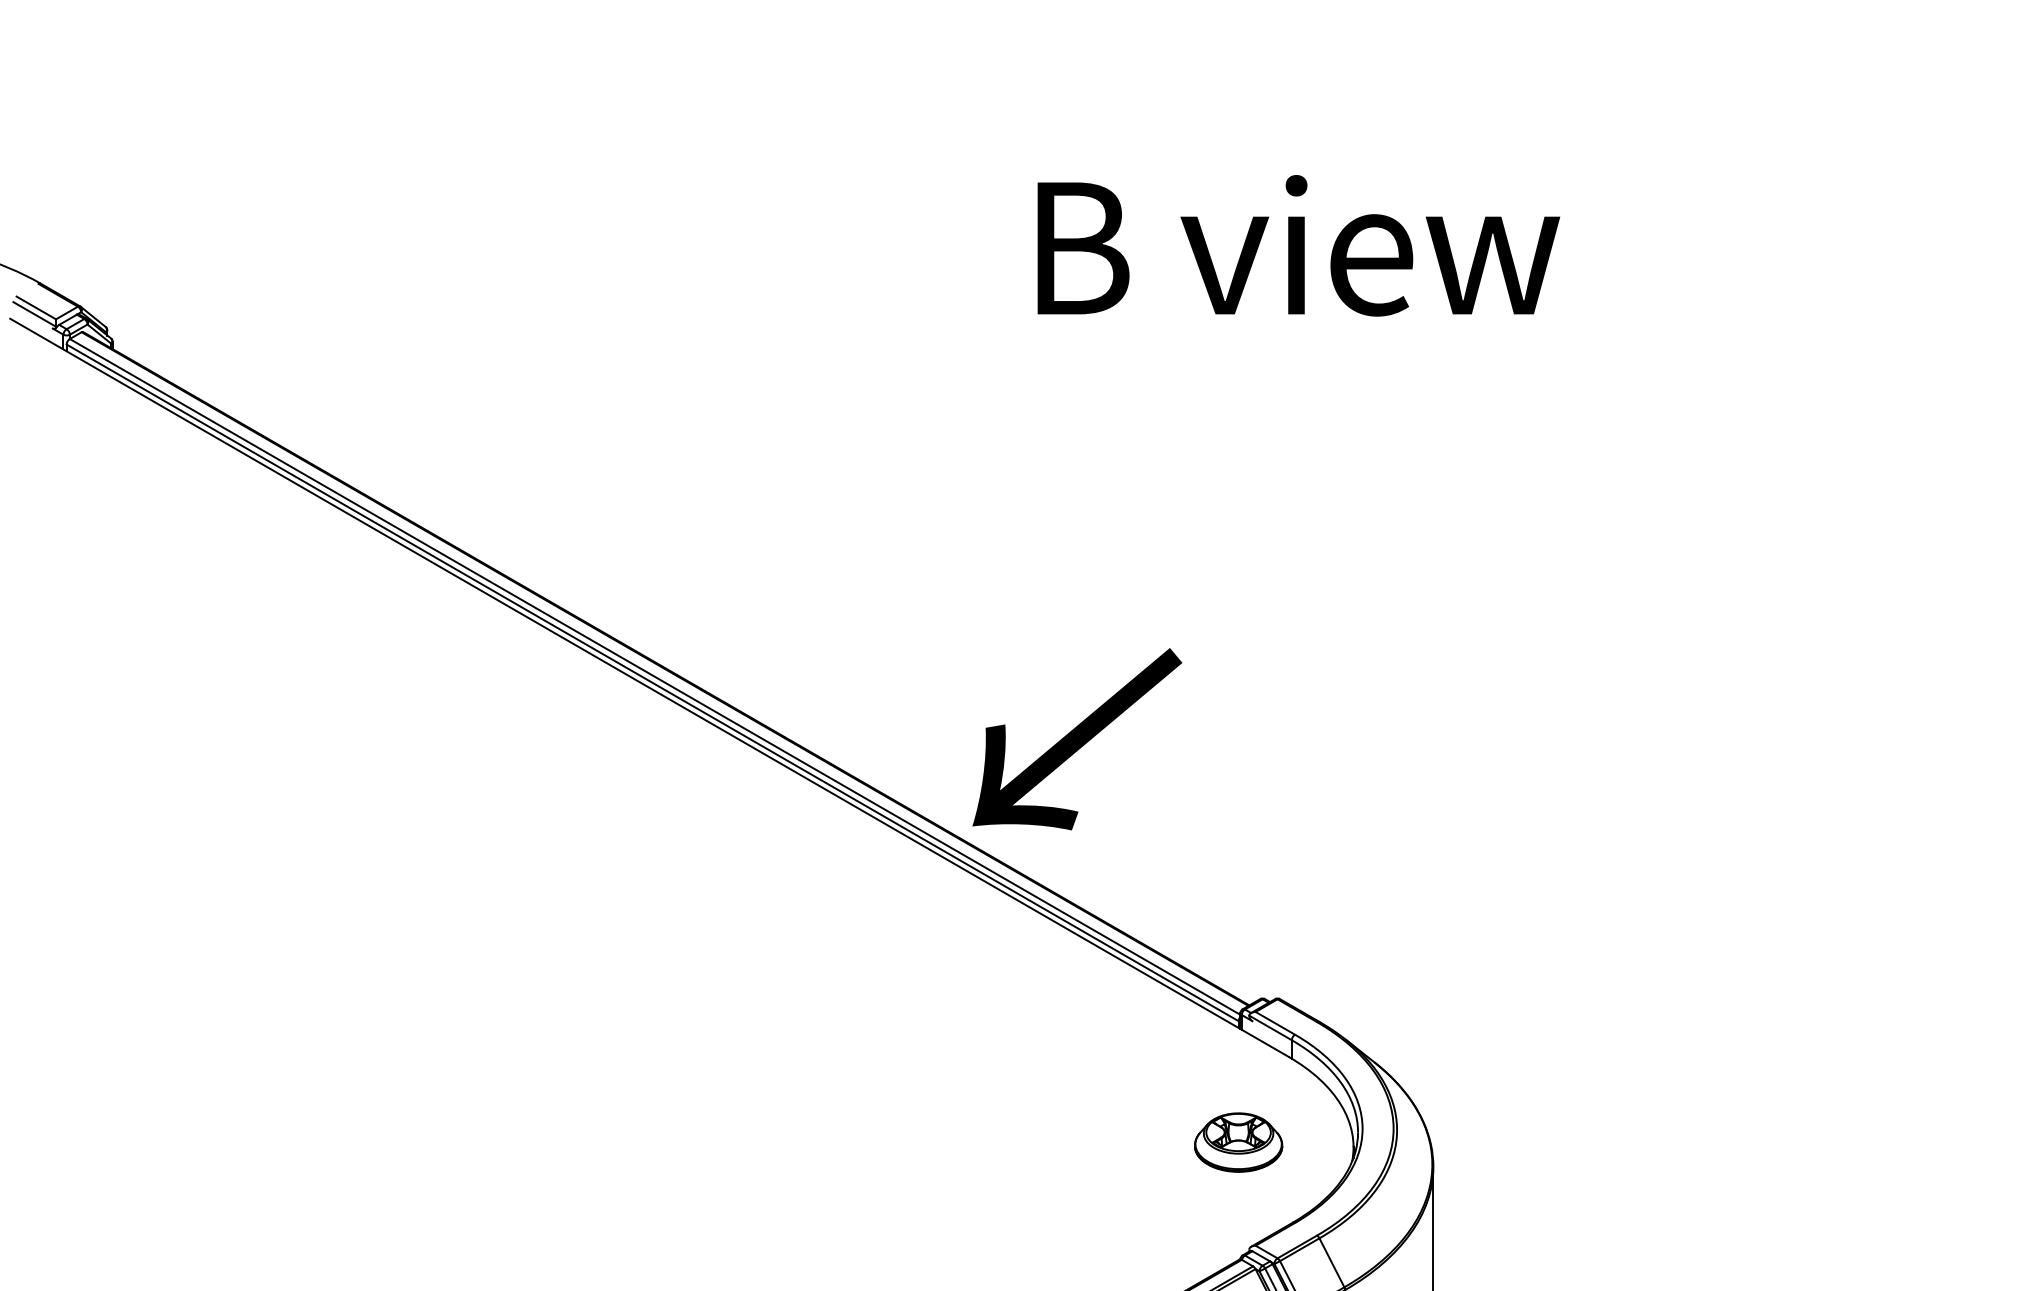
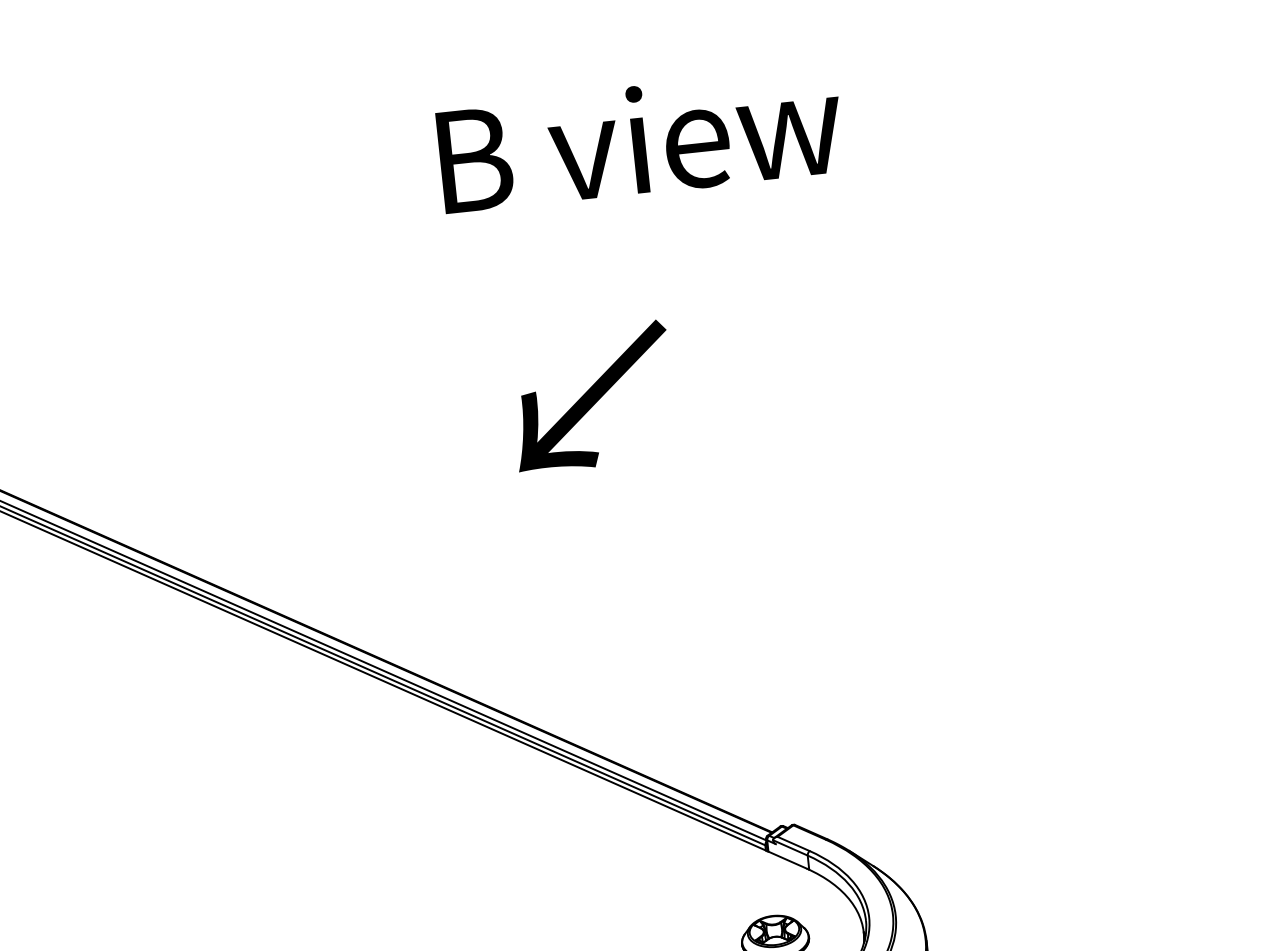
text: (1298, 245) -> (640, 140), moved
text: (1077, 739) -> (592, 397), moved

